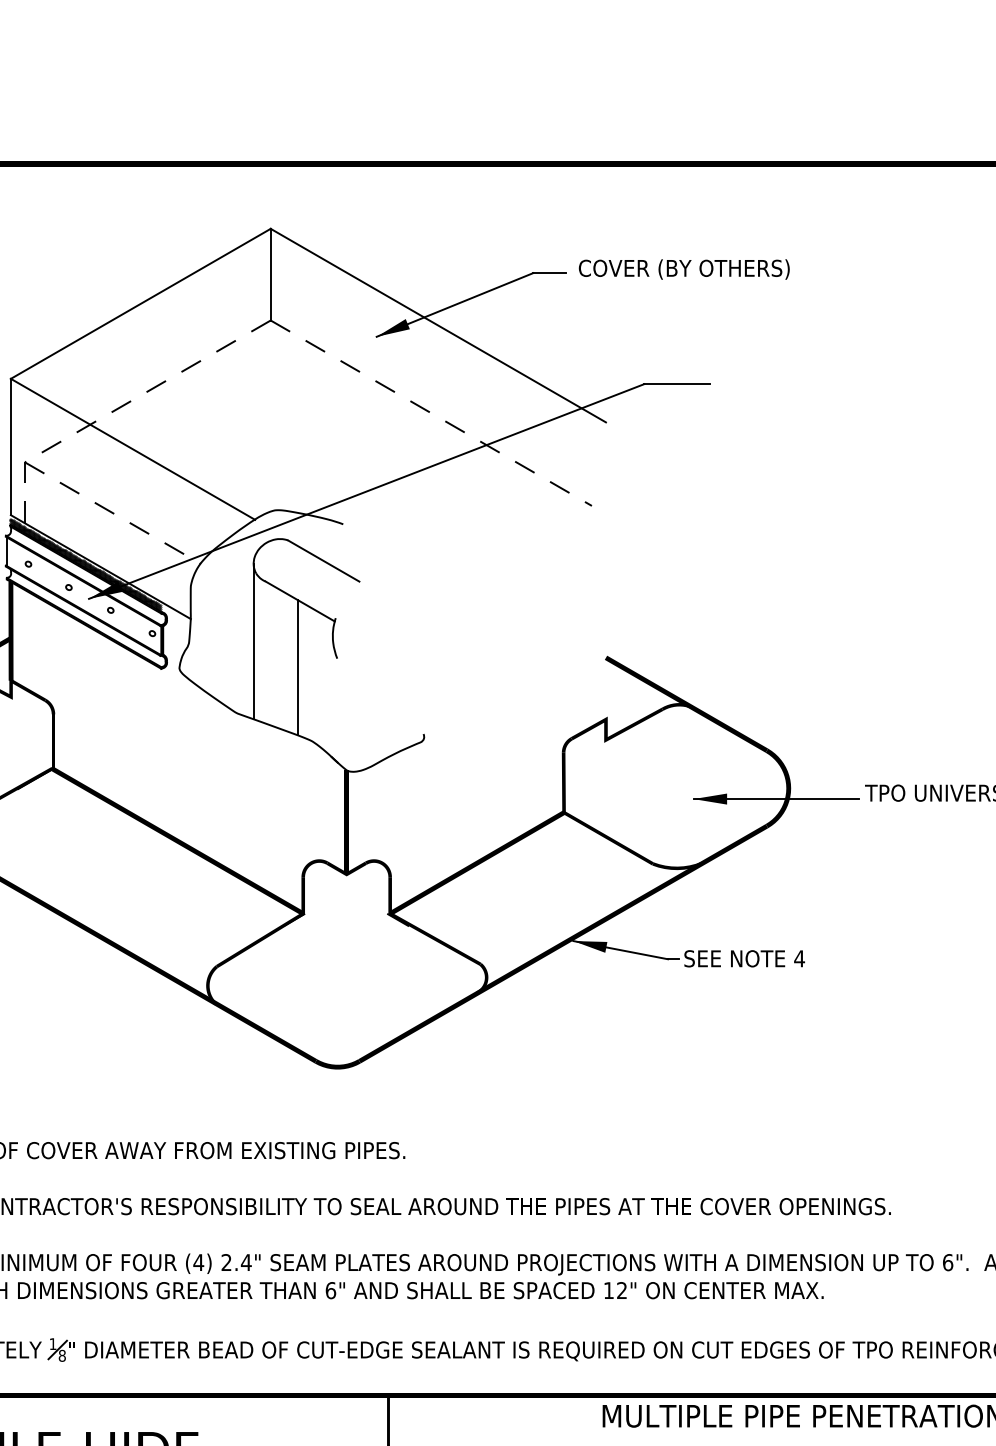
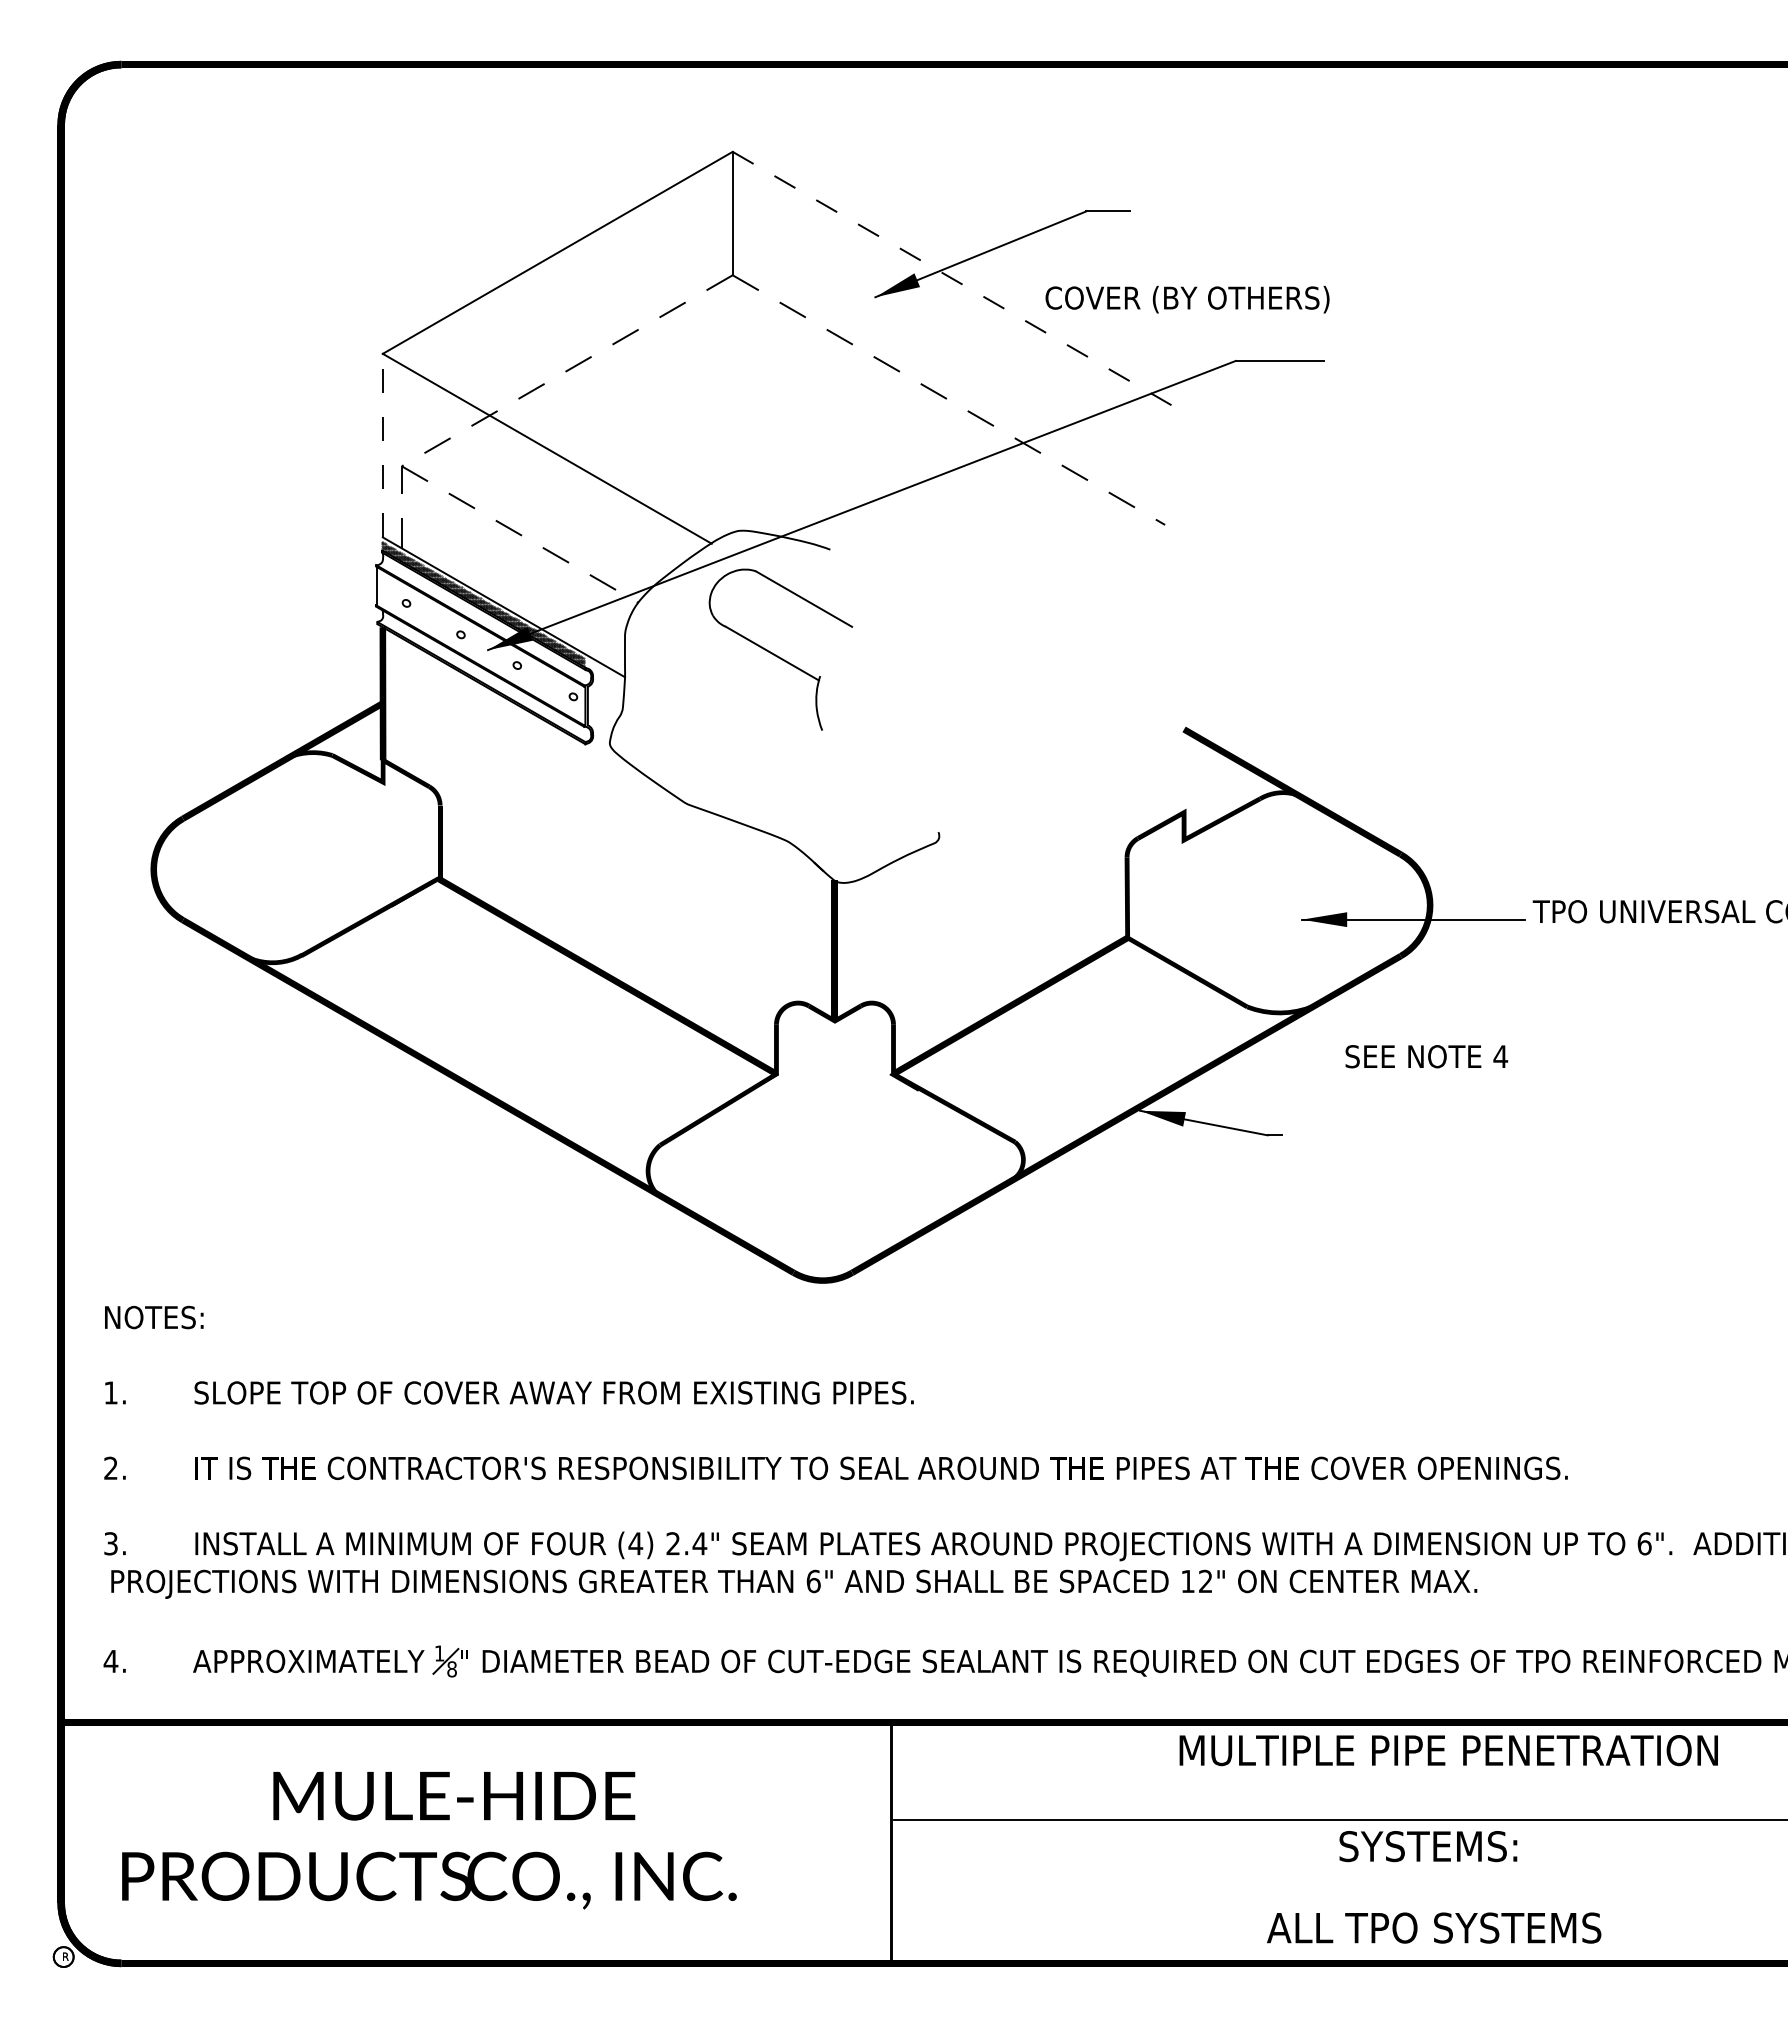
text: (684, 269) -> (1187, 299), moved
line: (438, 325) -> (958, 282), solid -> dashed
line: (10, 446) -> (382, 445), solid -> dashed
line: (253, 641) -> (709, 707), removed
line: (298, 667) -> (769, 742), removed
text: (744, 958) -> (1426, 1056), moved

